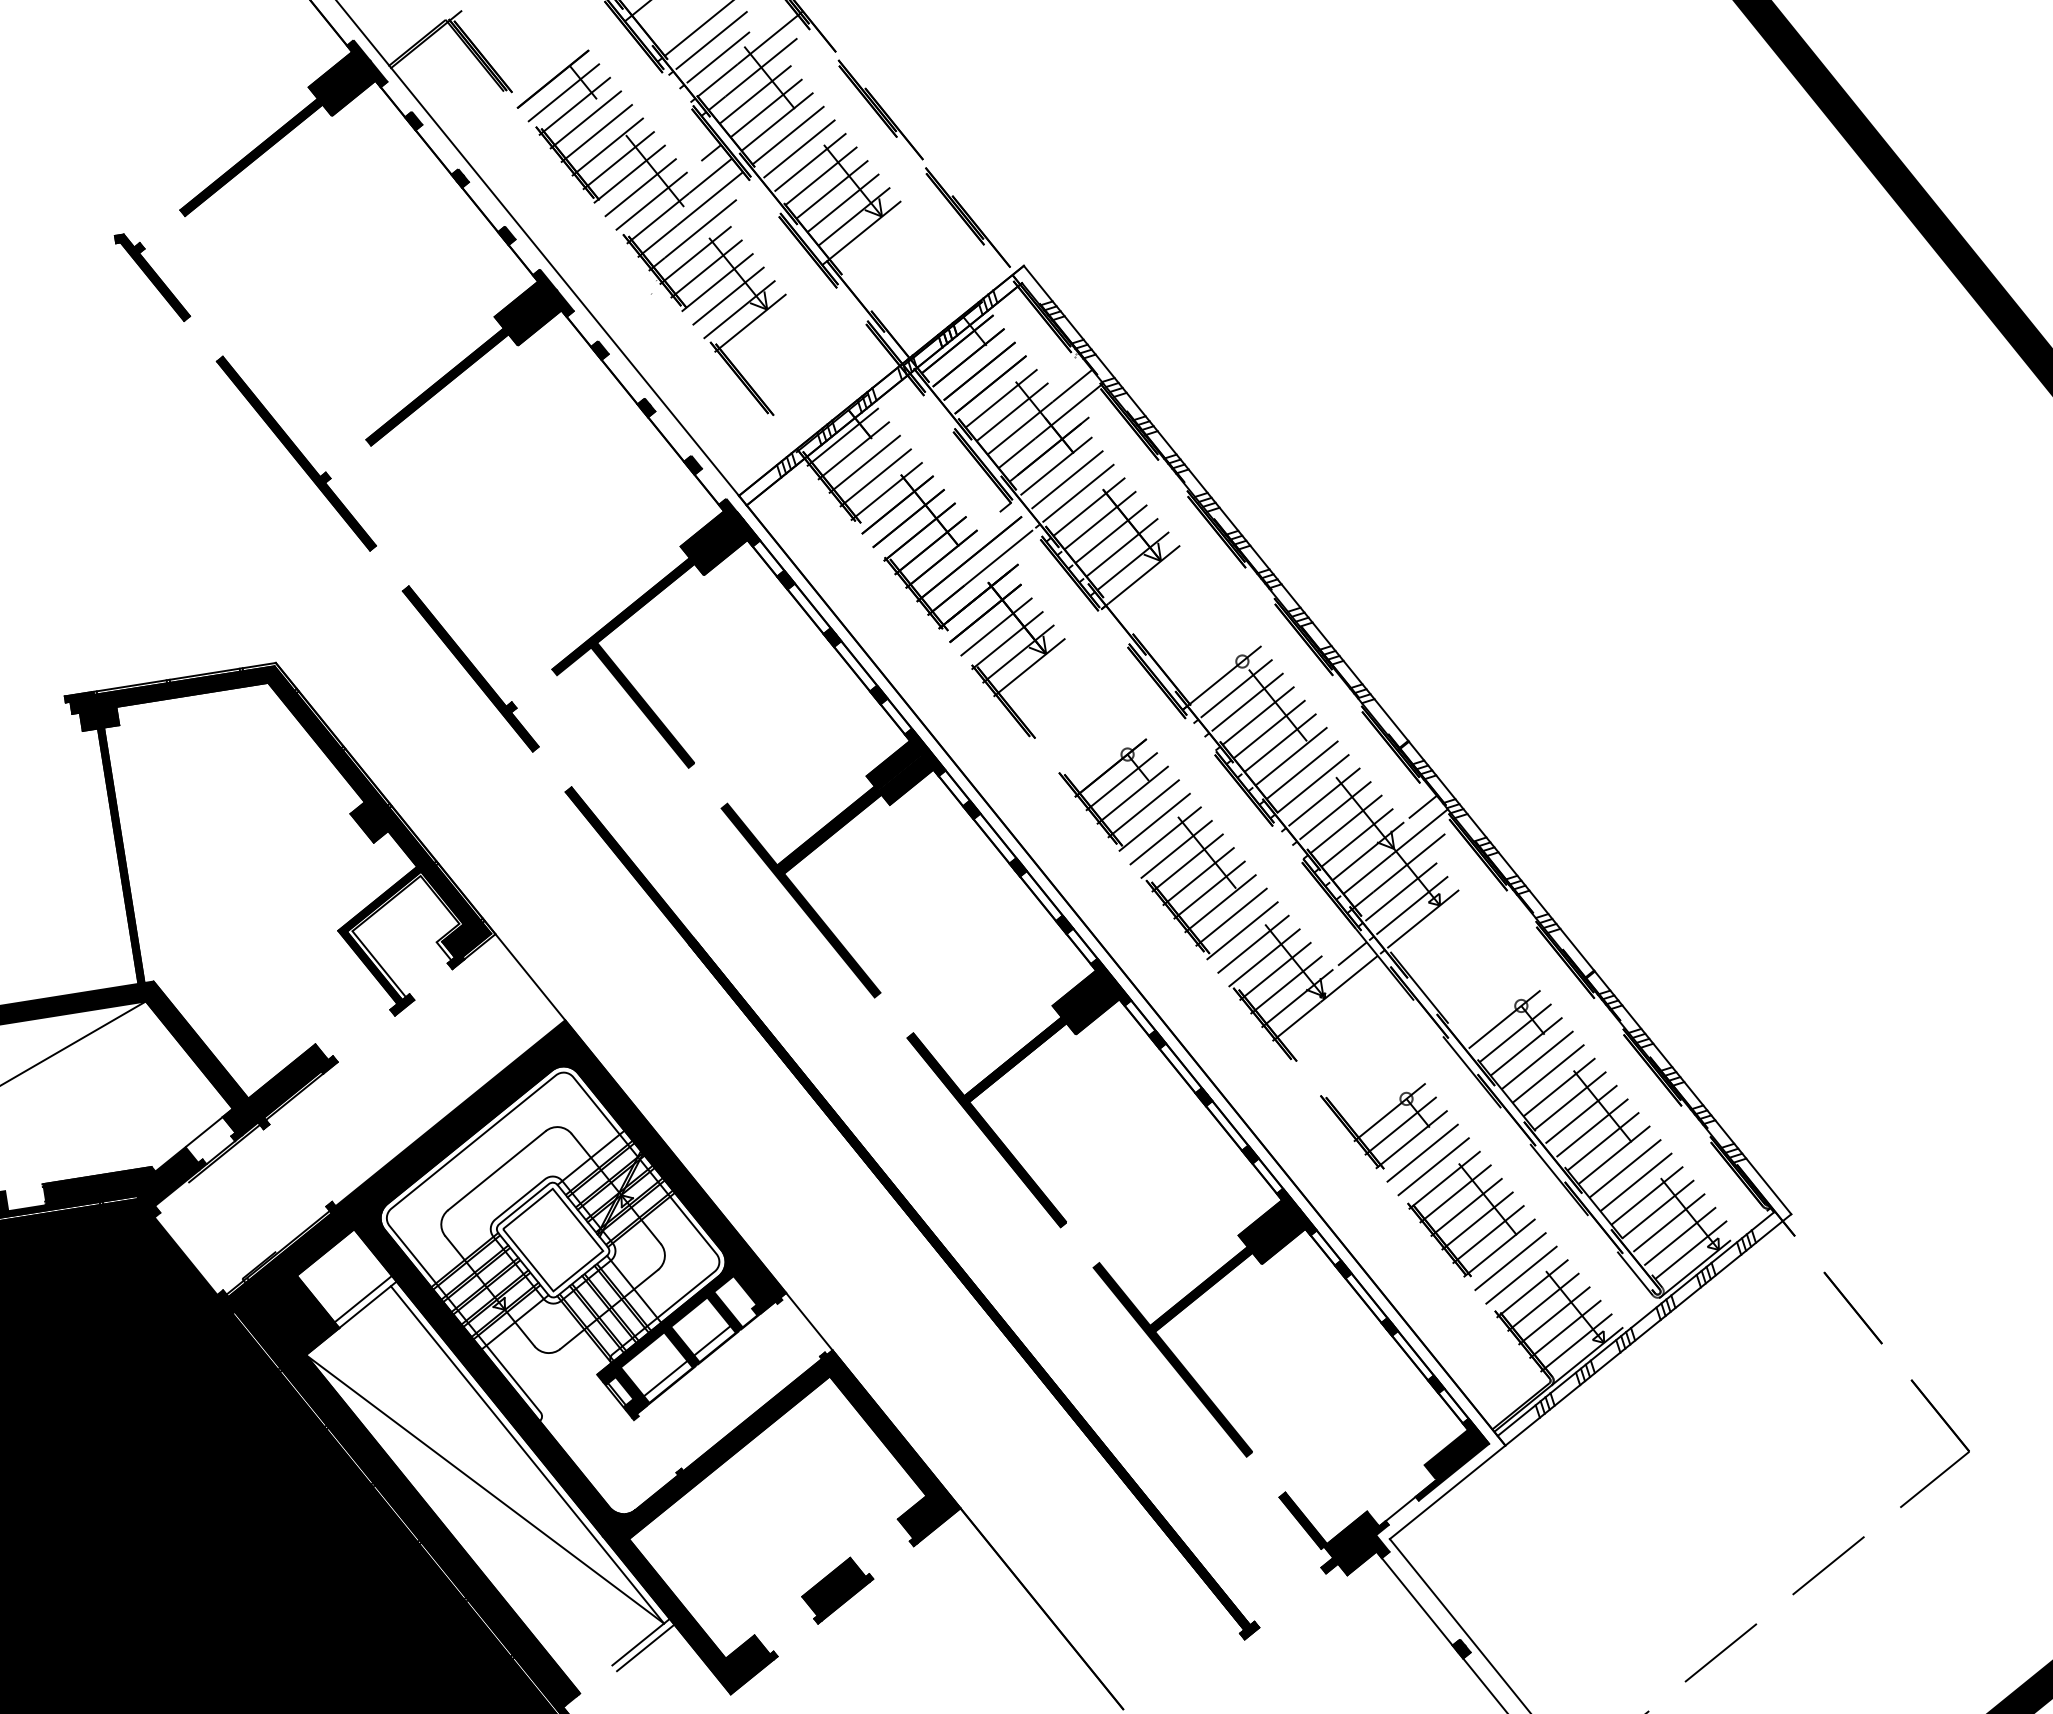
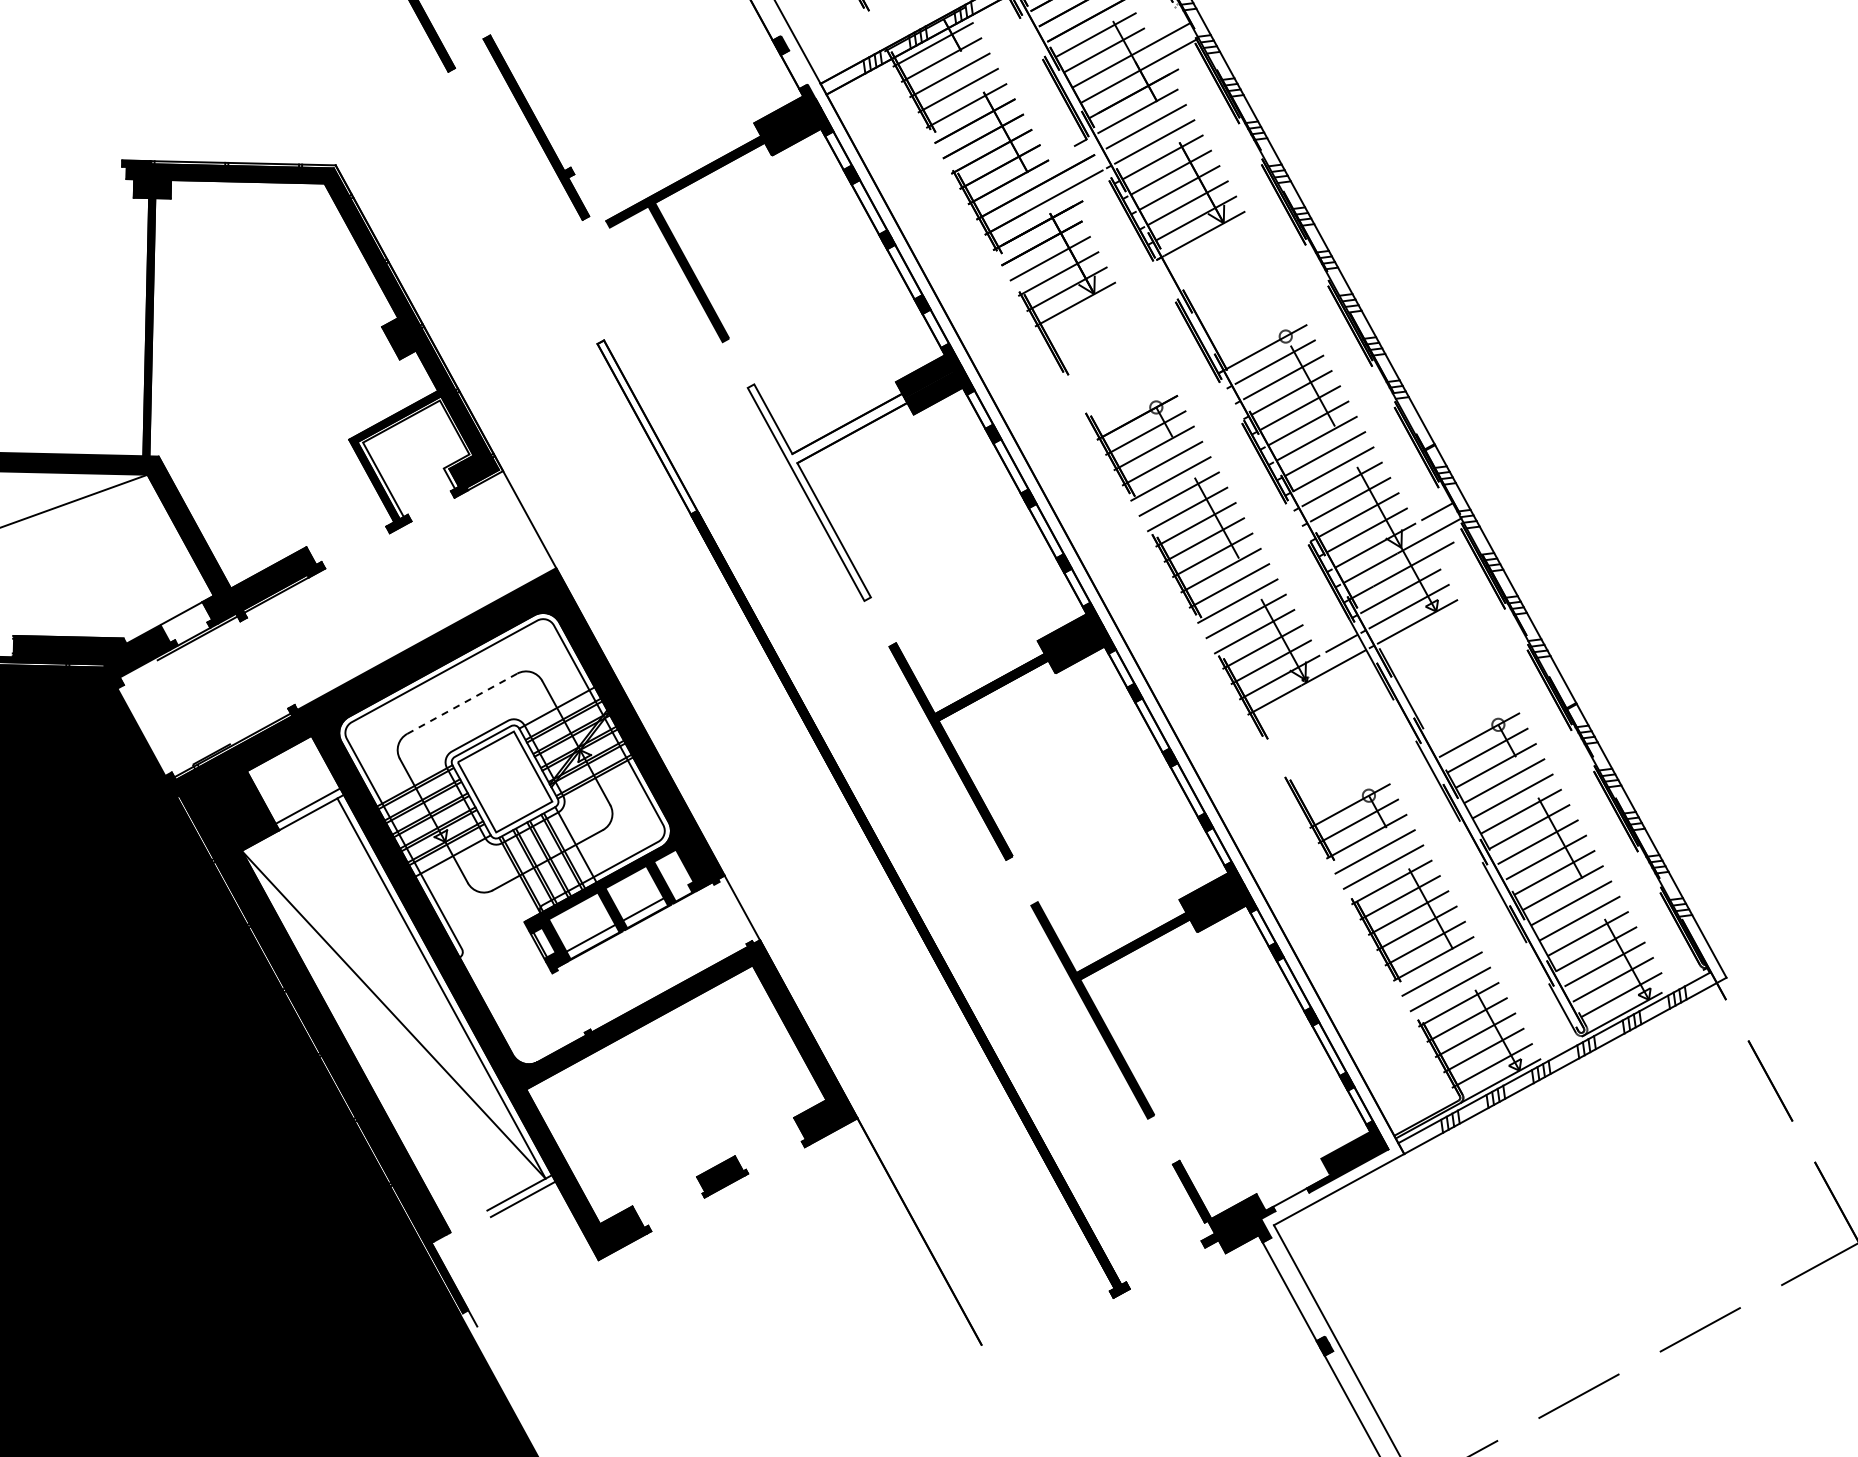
part: (470, 668) -> (536, 127), moved
fill: (629, 865) -> (647, 427), removed
fill: (801, 891) -> (811, 483), removed
line: (496, 1170) -> (461, 703), solid -> dashed
part: (837, 1590) -> (721, 1177), size x0.7

